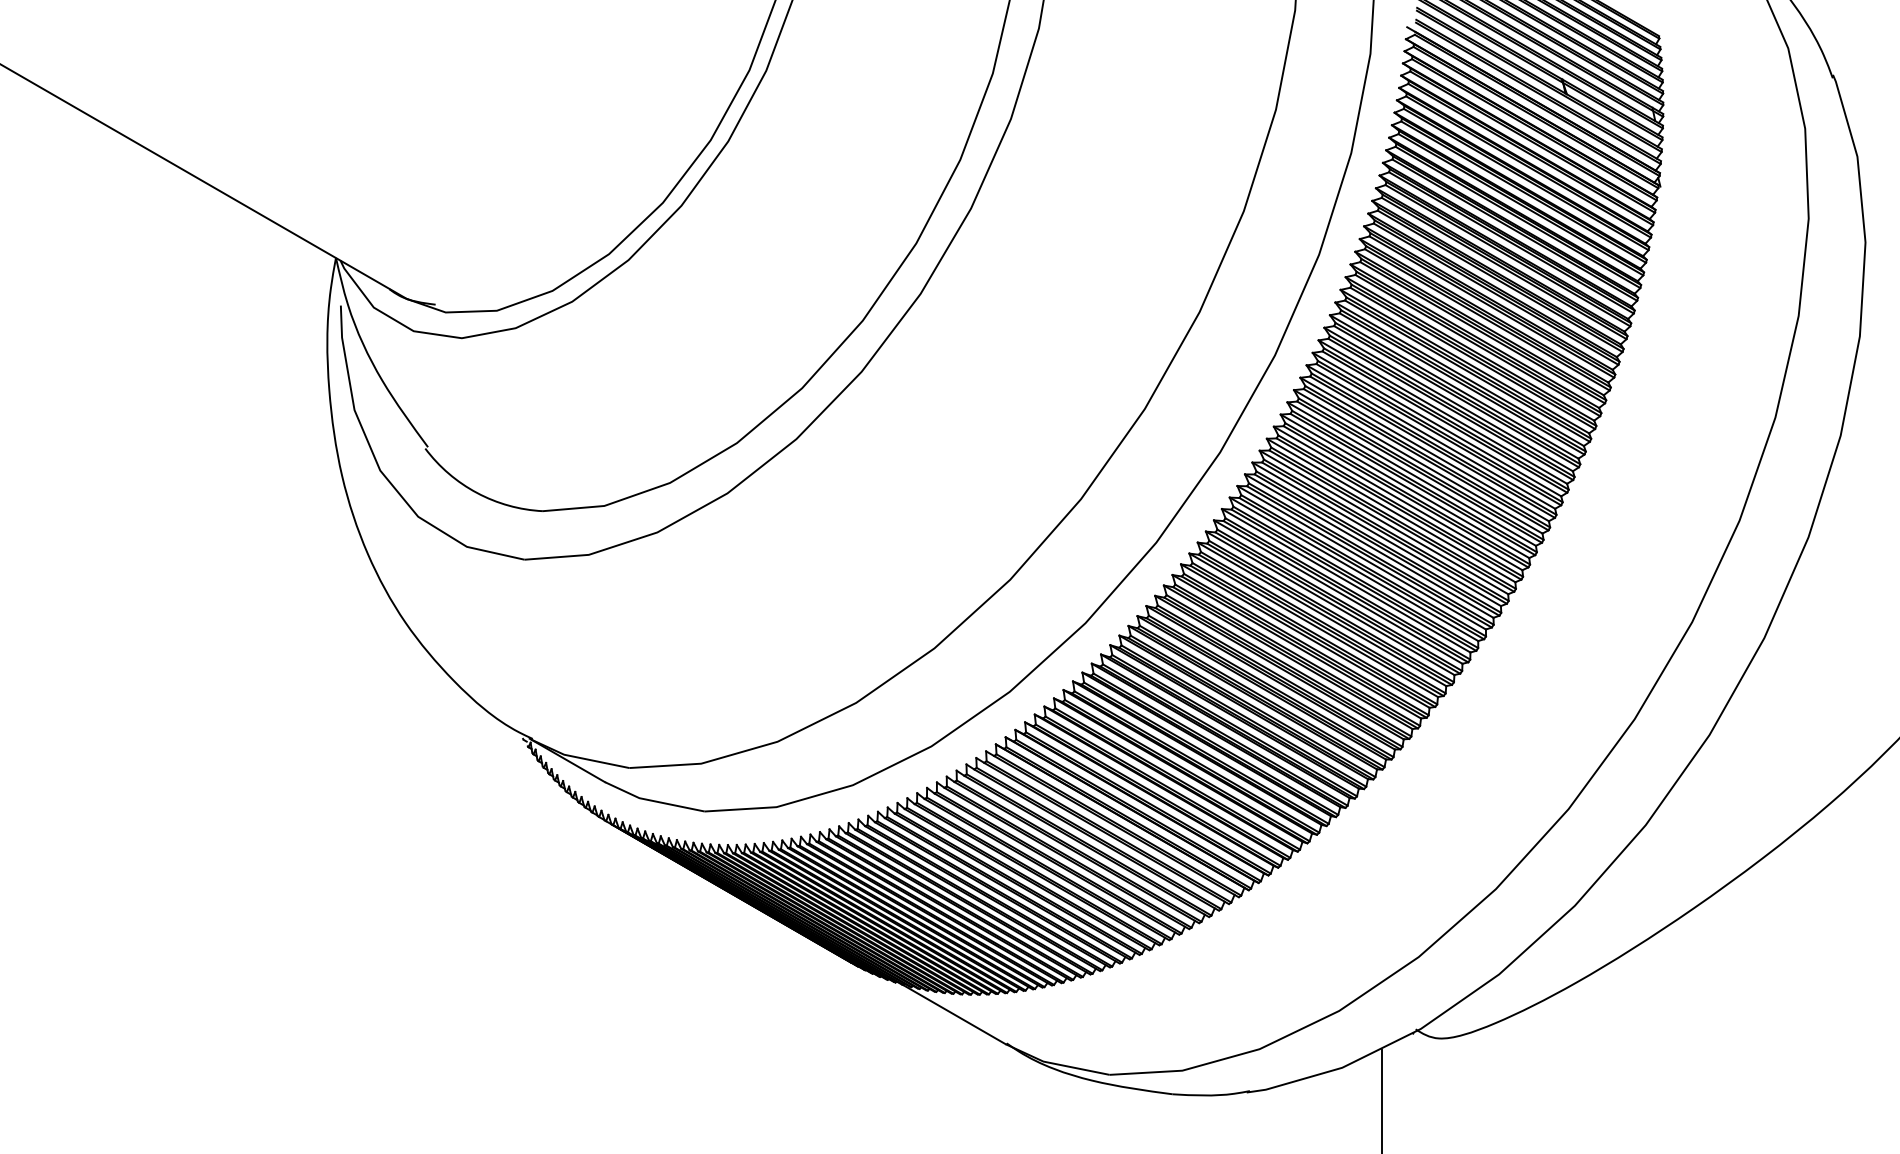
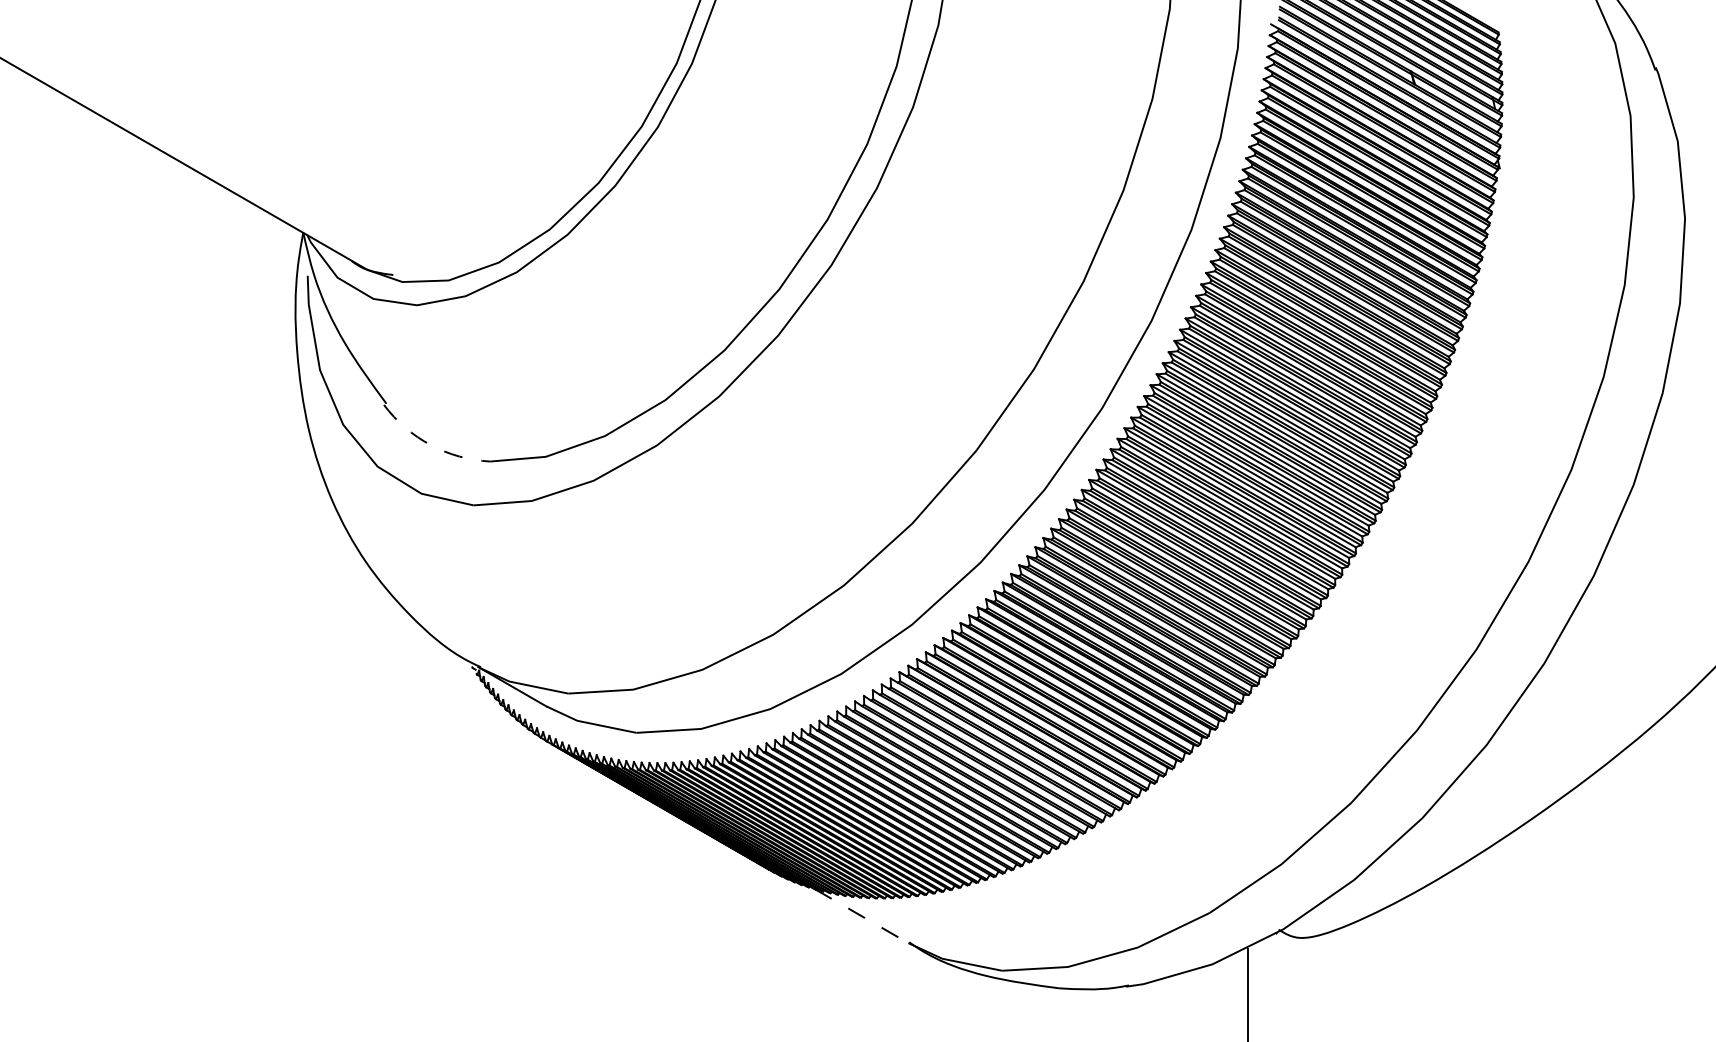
arc: (477, 492) -> (431, 444), solid -> dashed
line: (954, 1014) -> (862, 916), solid -> dashed

